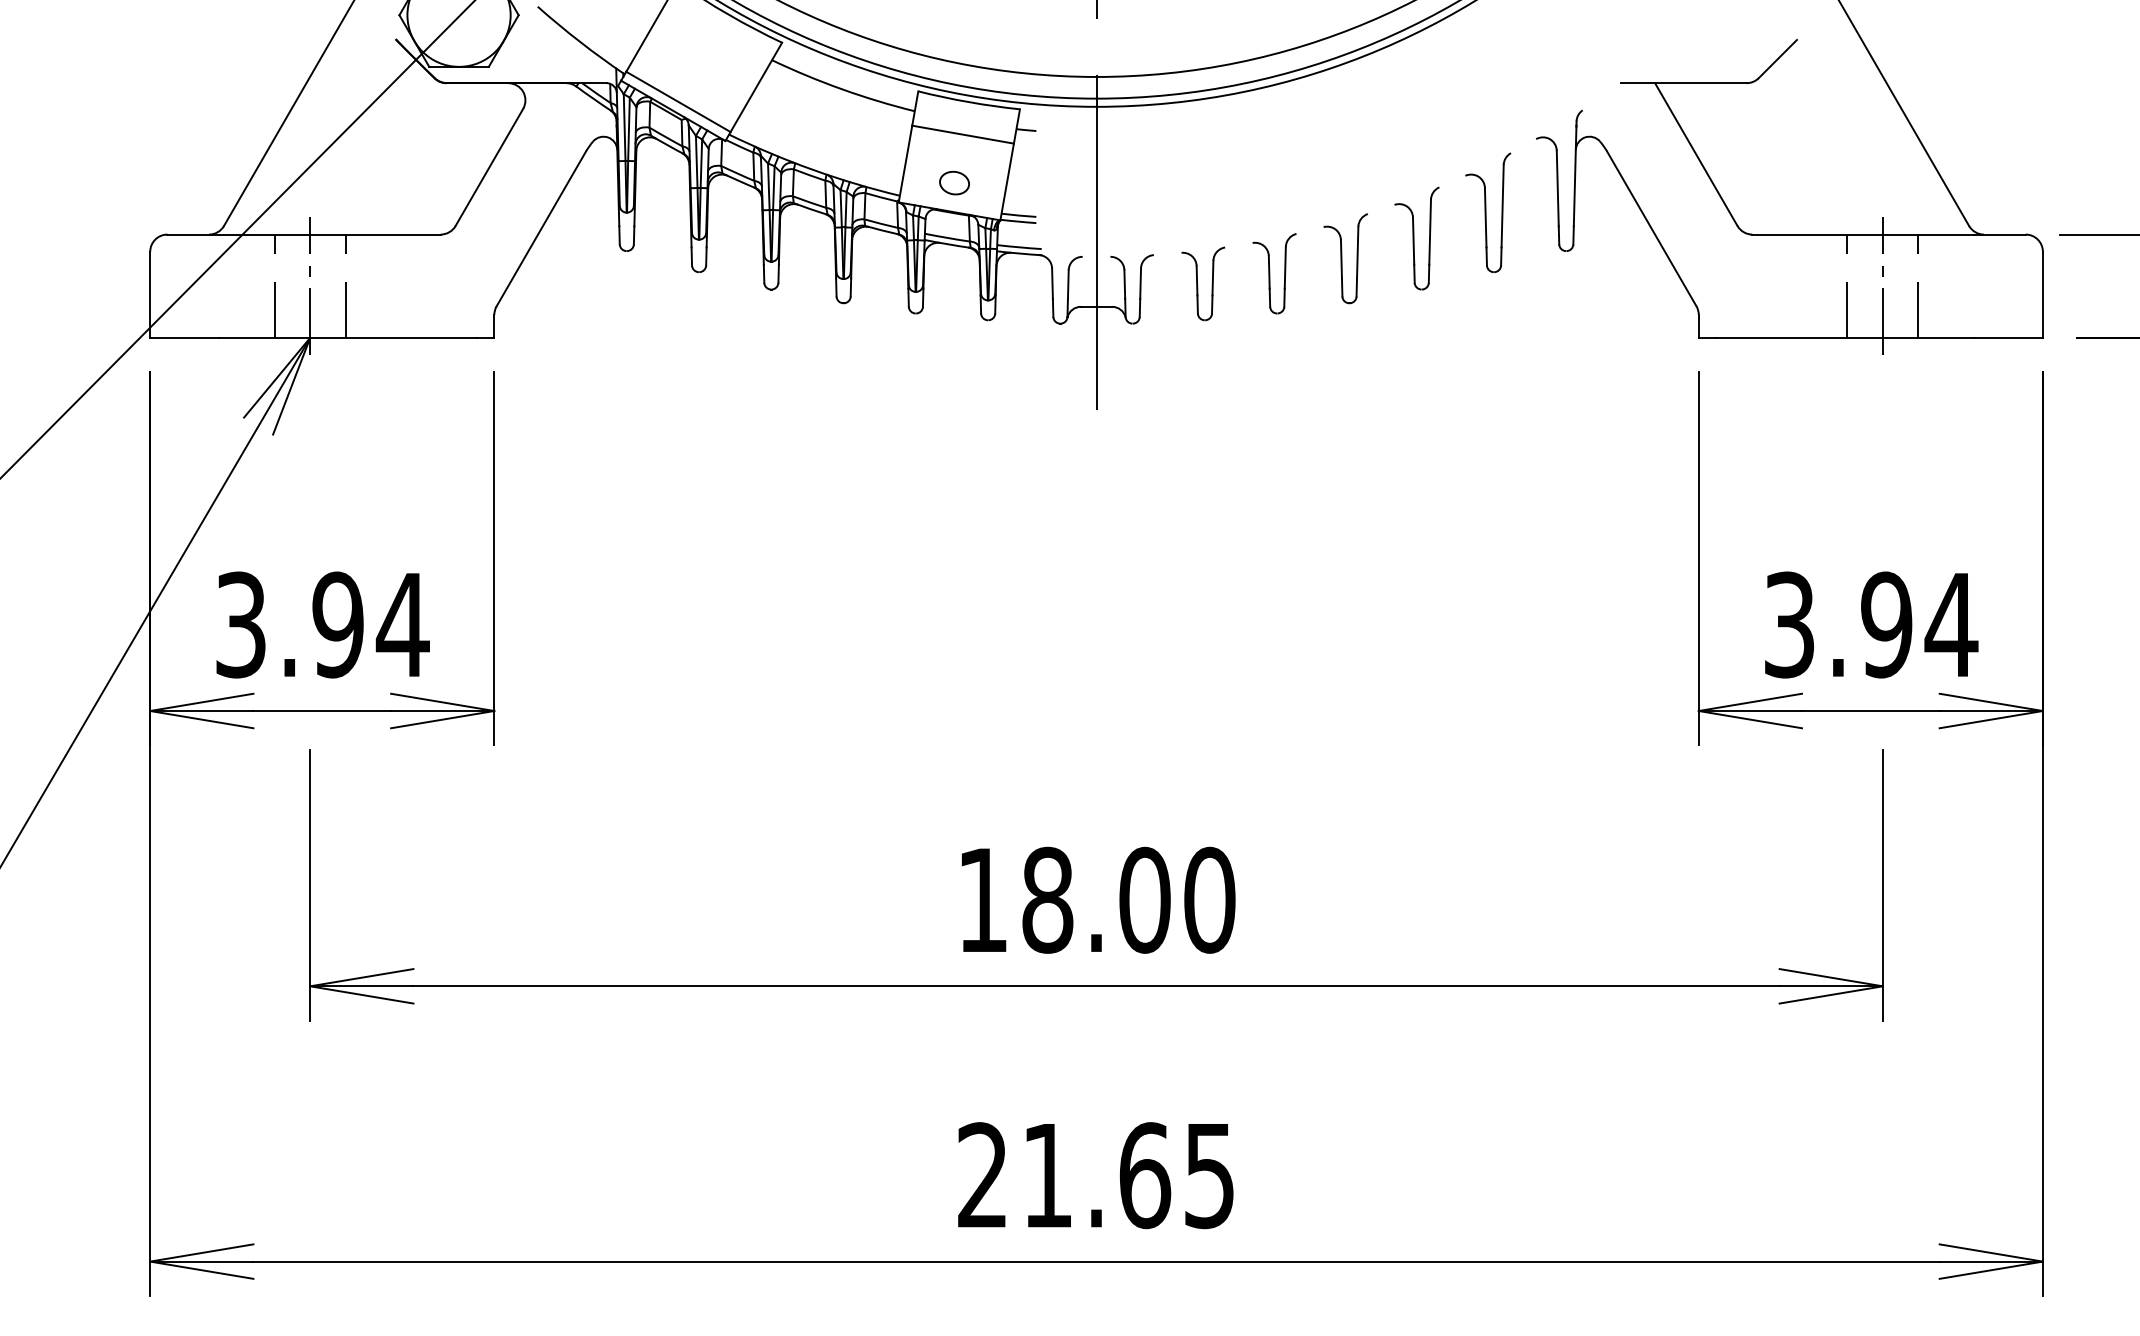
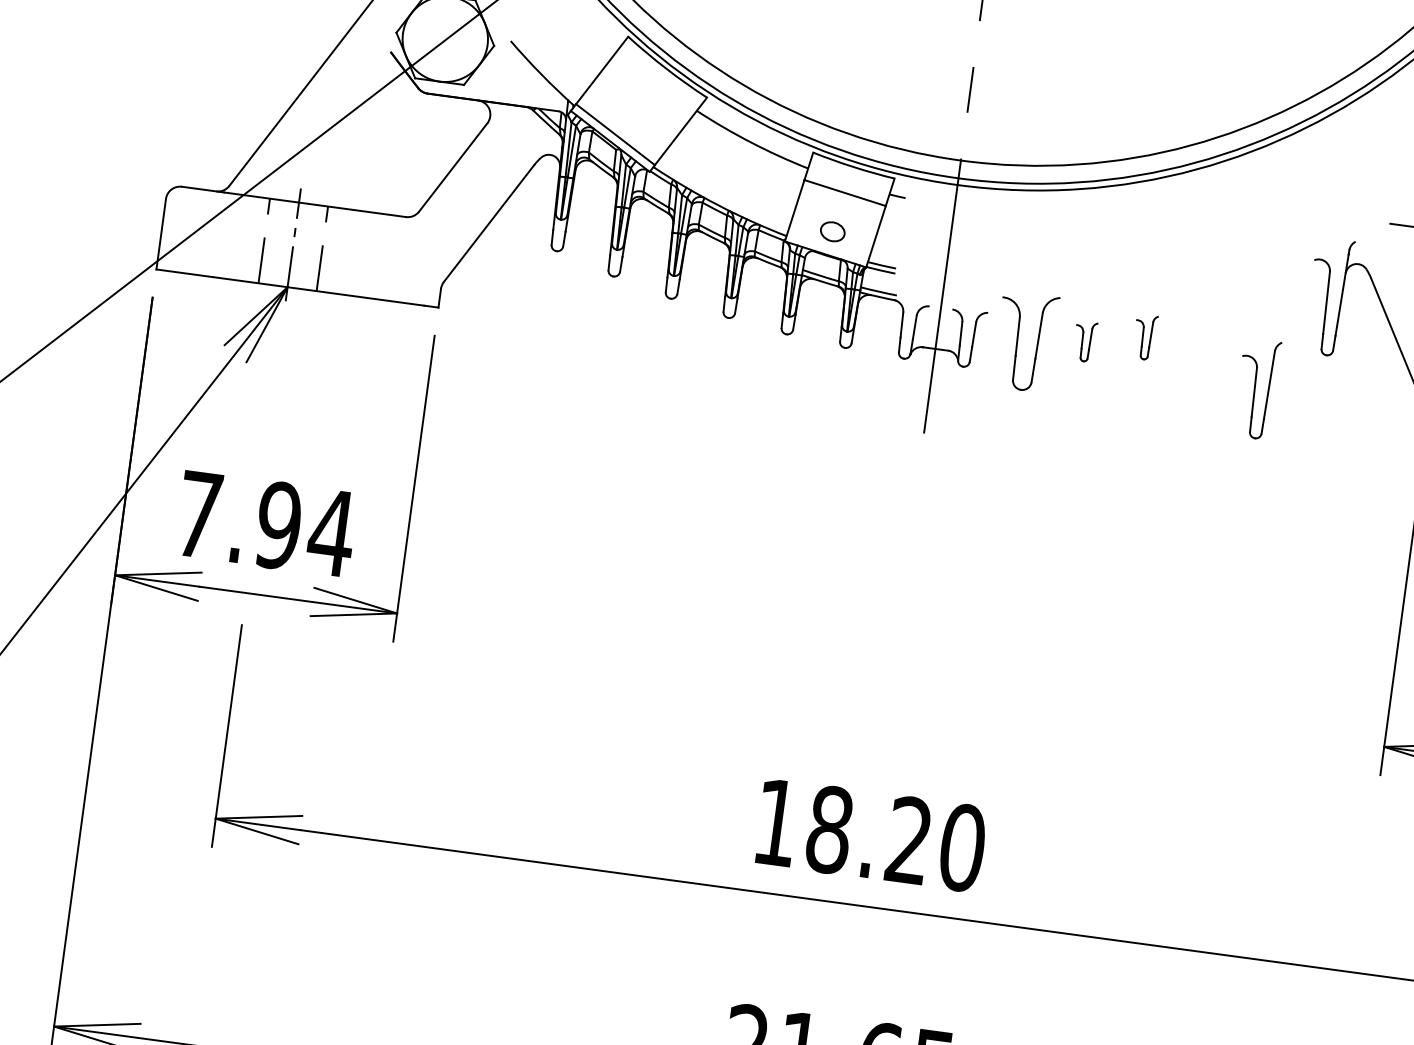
part: (1488, 212) -> (1257, 388), moved
part: (1416, 238) -> (1205, 328), removed
part: (1345, 258) -> (1144, 336), size x0.6
part: (1274, 273) -> (1084, 341), size x0.6
part: (1203, 283) -> (1025, 341), size x1.6
text: (240, 624) -> (198, 514), 3.94 -> 7.94
text: (1144, 899) -> (909, 839), 18.00 -> 18.20

